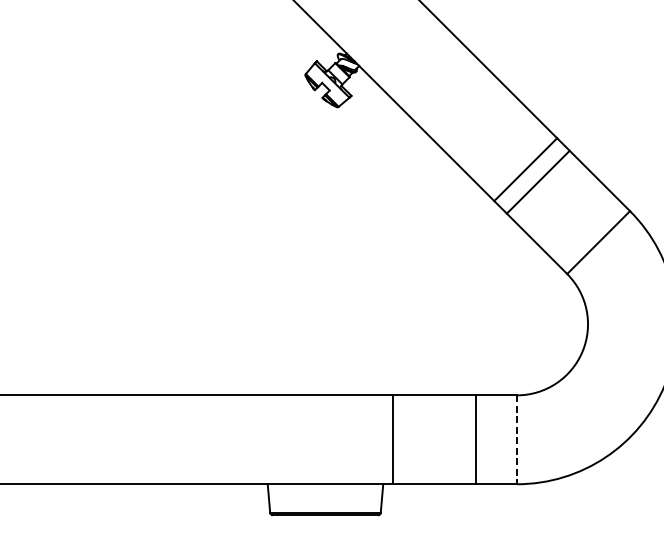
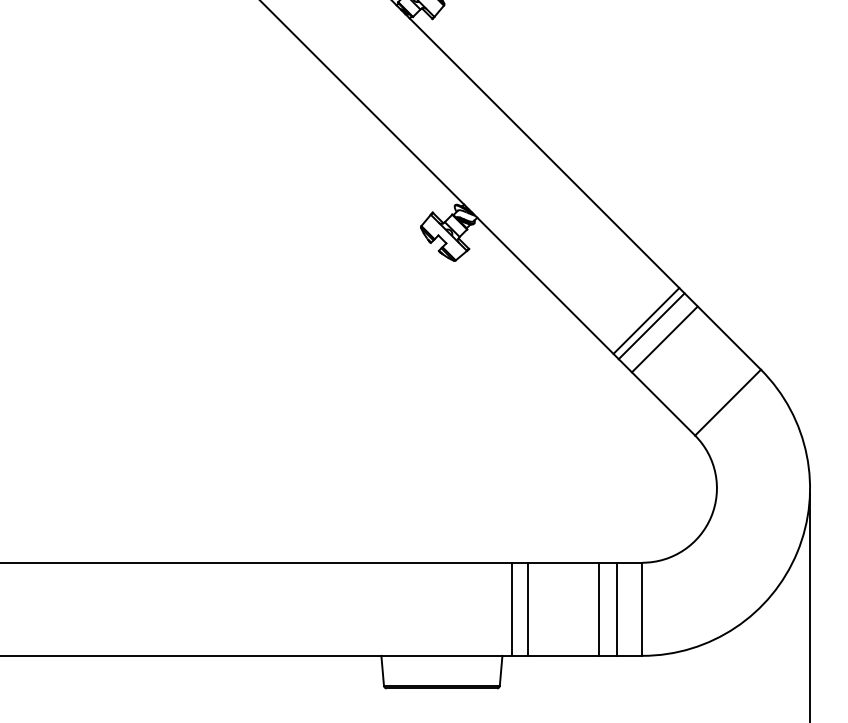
line: (520, 164) -> (646, 320), added
line: (408, 439) -> (528, 608), added
line: (492, 439) -> (616, 608), added
line: (516, 440) -> (642, 609), dashed -> solid

